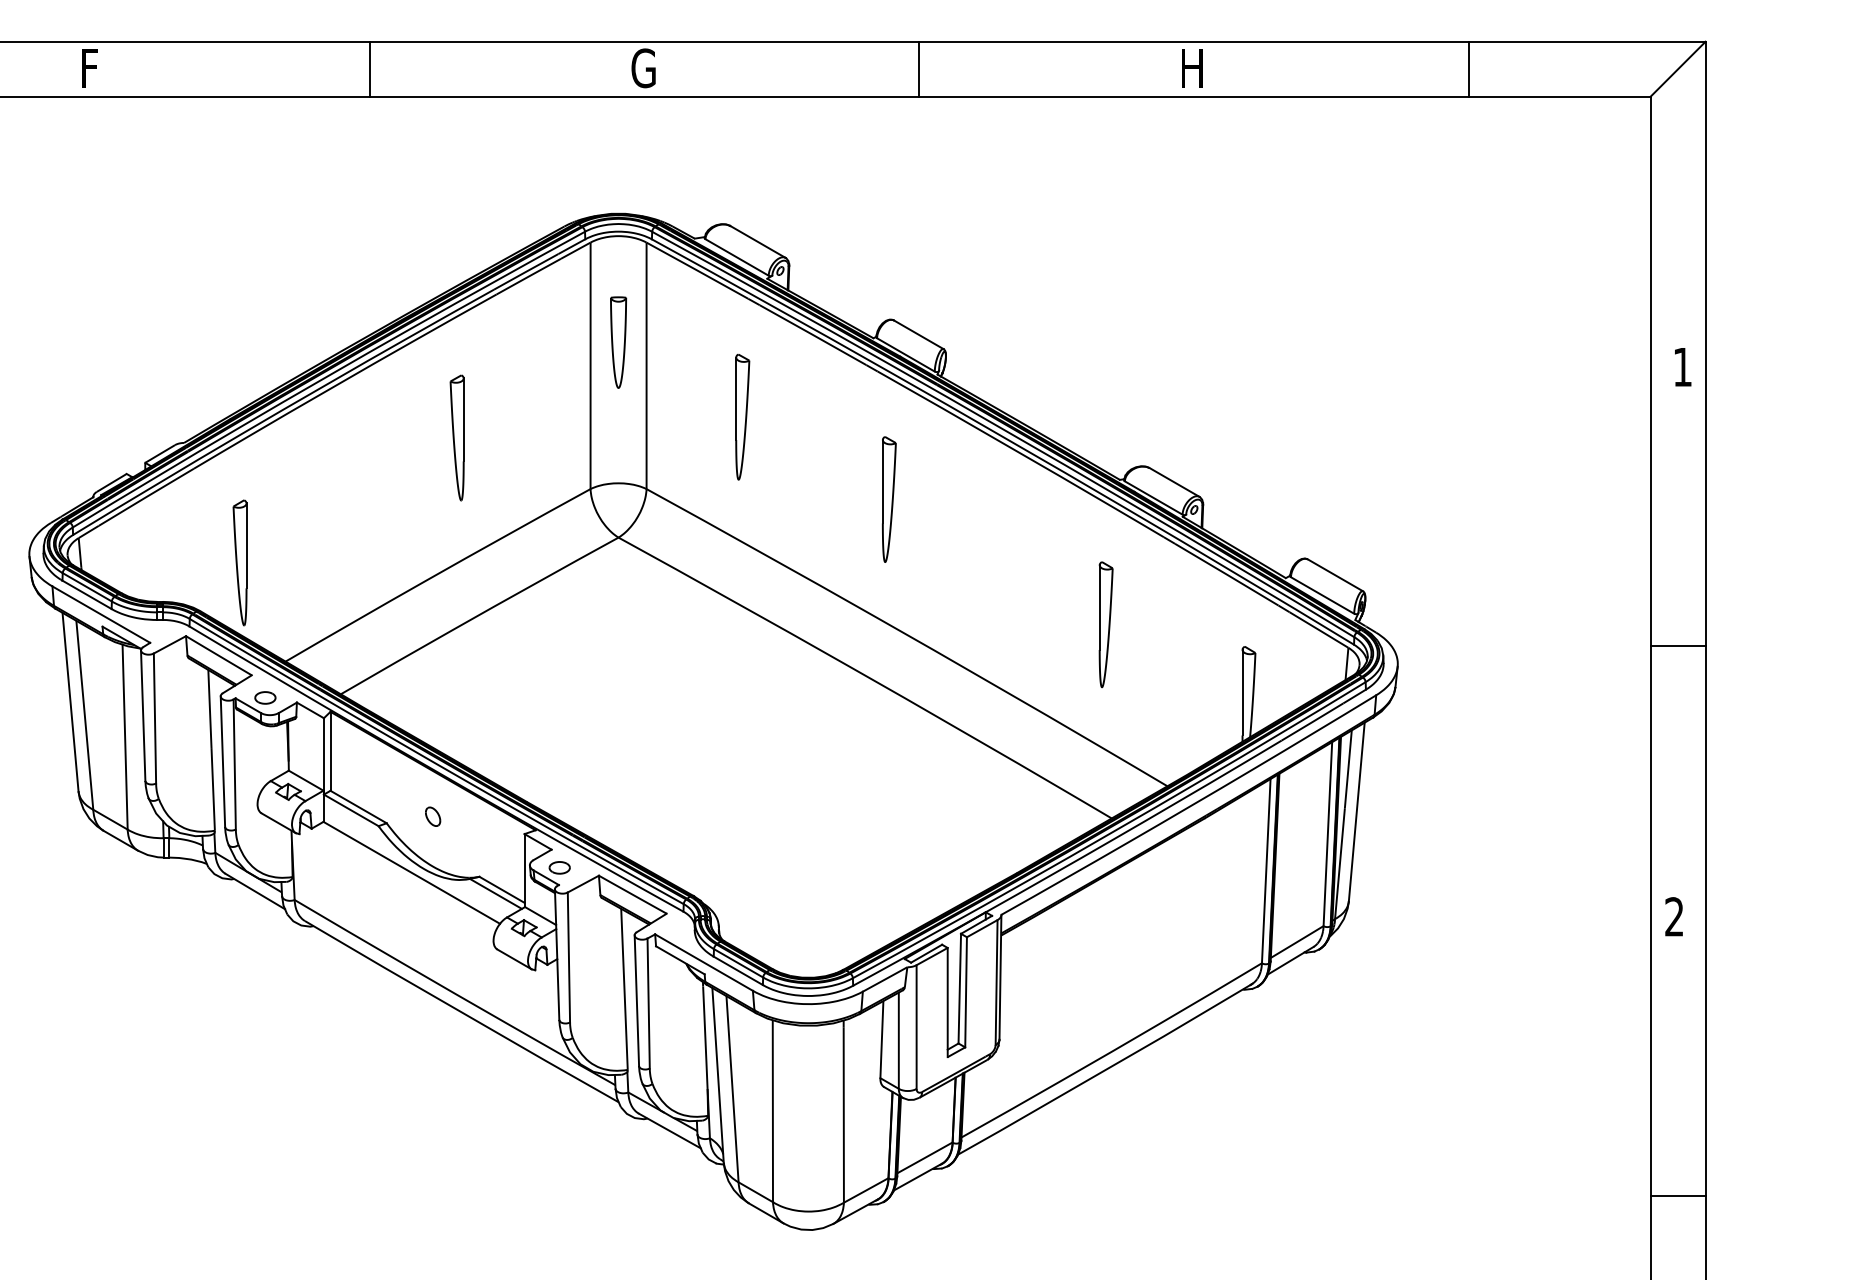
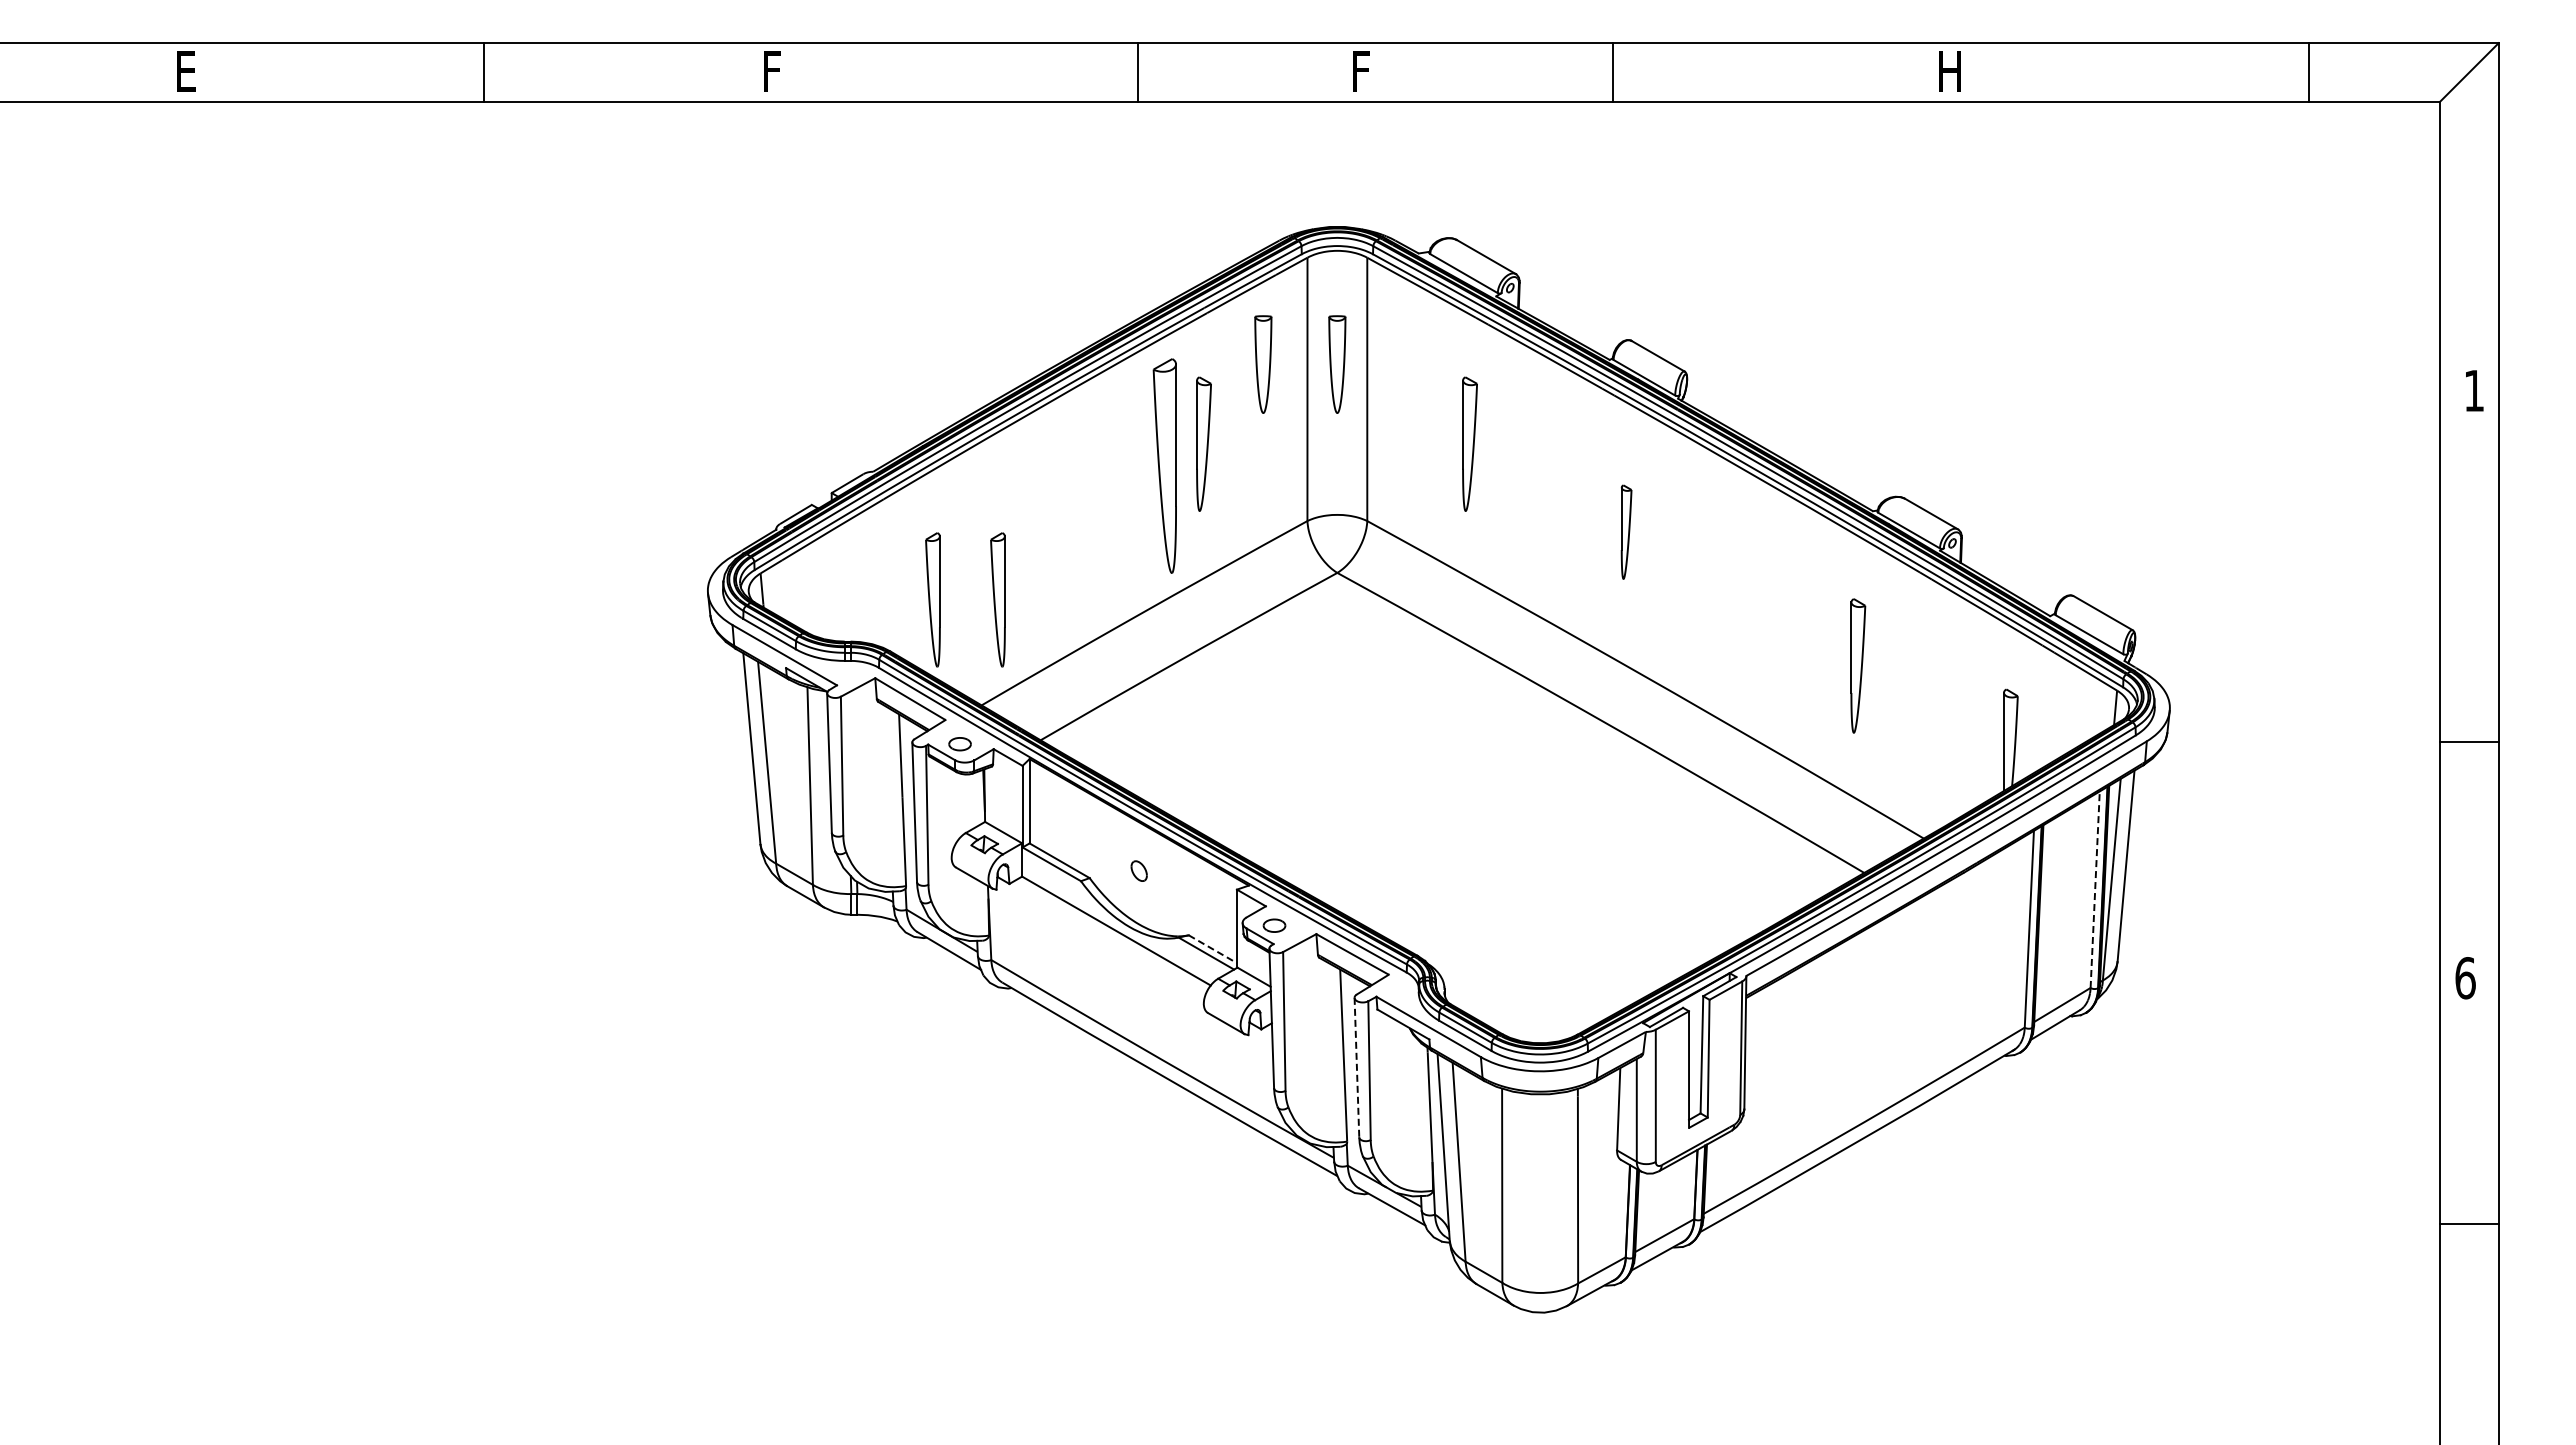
text: (643, 68) -> (1363, 71), G -> F
line: (369, 69) -> (1138, 72), moved
line: (919, 69) -> (1612, 72), moved
line: (1469, 69) -> (2309, 72), moved
part: (549, 342) -> (1263, 364), added
part: (493, 416) -> (1203, 443), added
part: (456, 438) -> (1164, 466), size x1.6
part: (889, 498) -> (1626, 531), size x0.7
part: (300, 562) -> (997, 599), added
line: (1677, 646) -> (2468, 742), moved
line: (1328, 833) -> (2095, 889), solid -> dashed
line: (501, 890) -> (1212, 949), solid -> dashed
text: (1674, 917) -> (2465, 978), 2 -> 6
line: (636, 1000) -> (1356, 1067), solid -> dashed
line: (1677, 1196) -> (2468, 1223), moved

